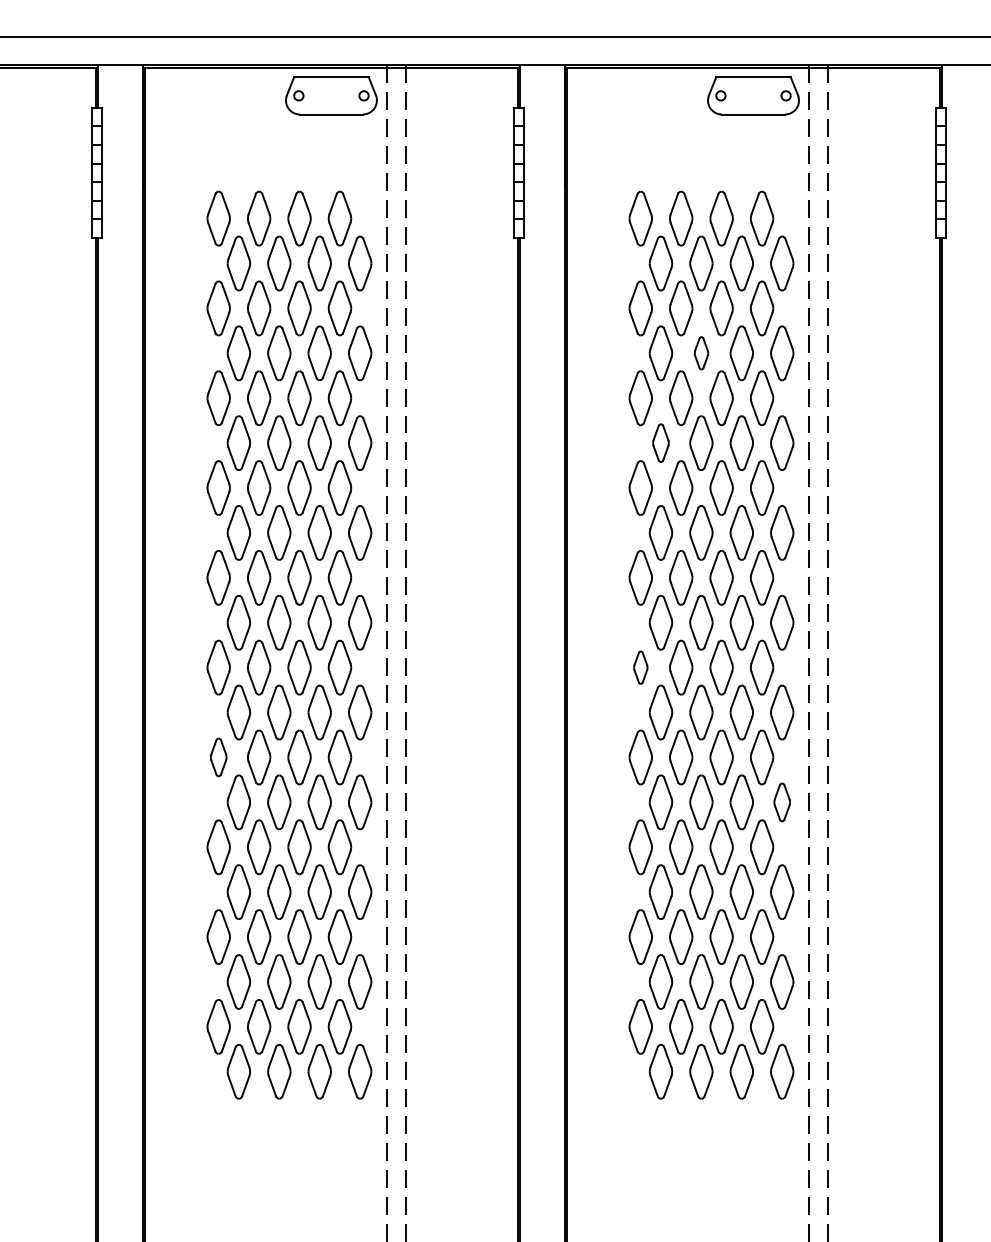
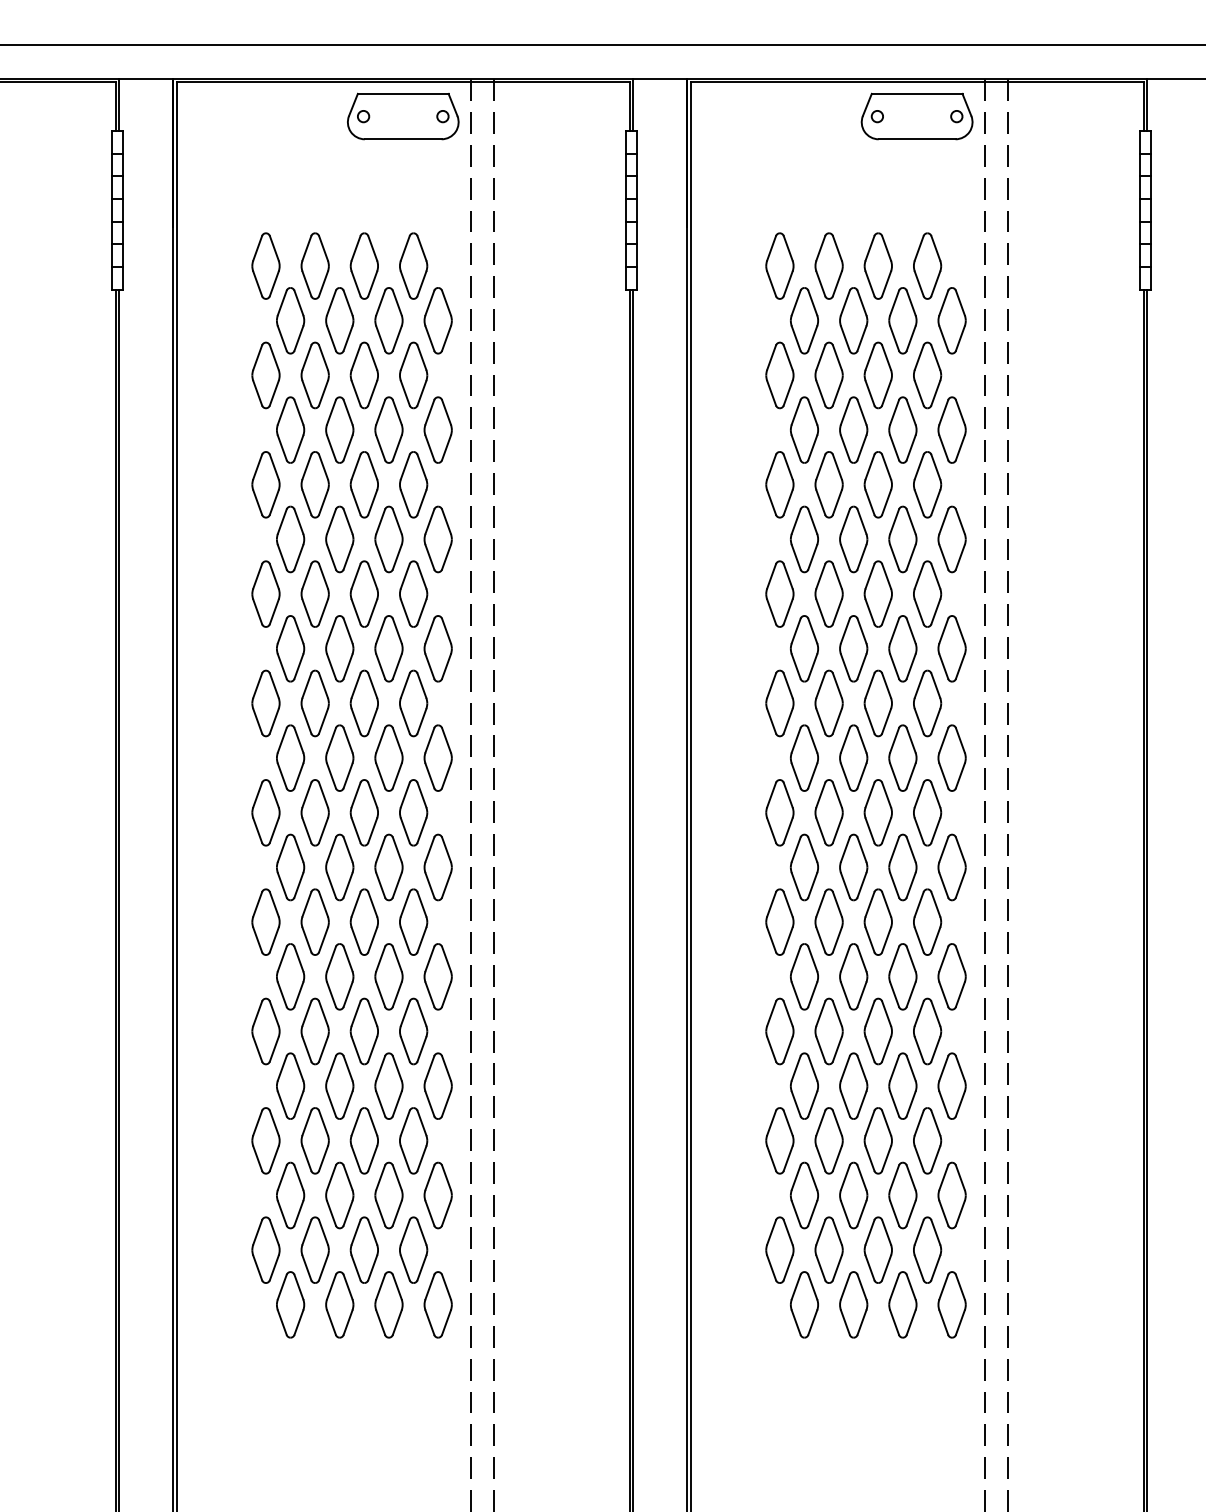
part: (701, 352) -> (853, 429), size x1.67
part: (660, 443) -> (804, 539), size x1.43
part: (640, 667) -> (779, 812), size x1.67
part: (218, 756) -> (265, 921), size x1.43
part: (781, 802) -> (951, 976), size x1.43

